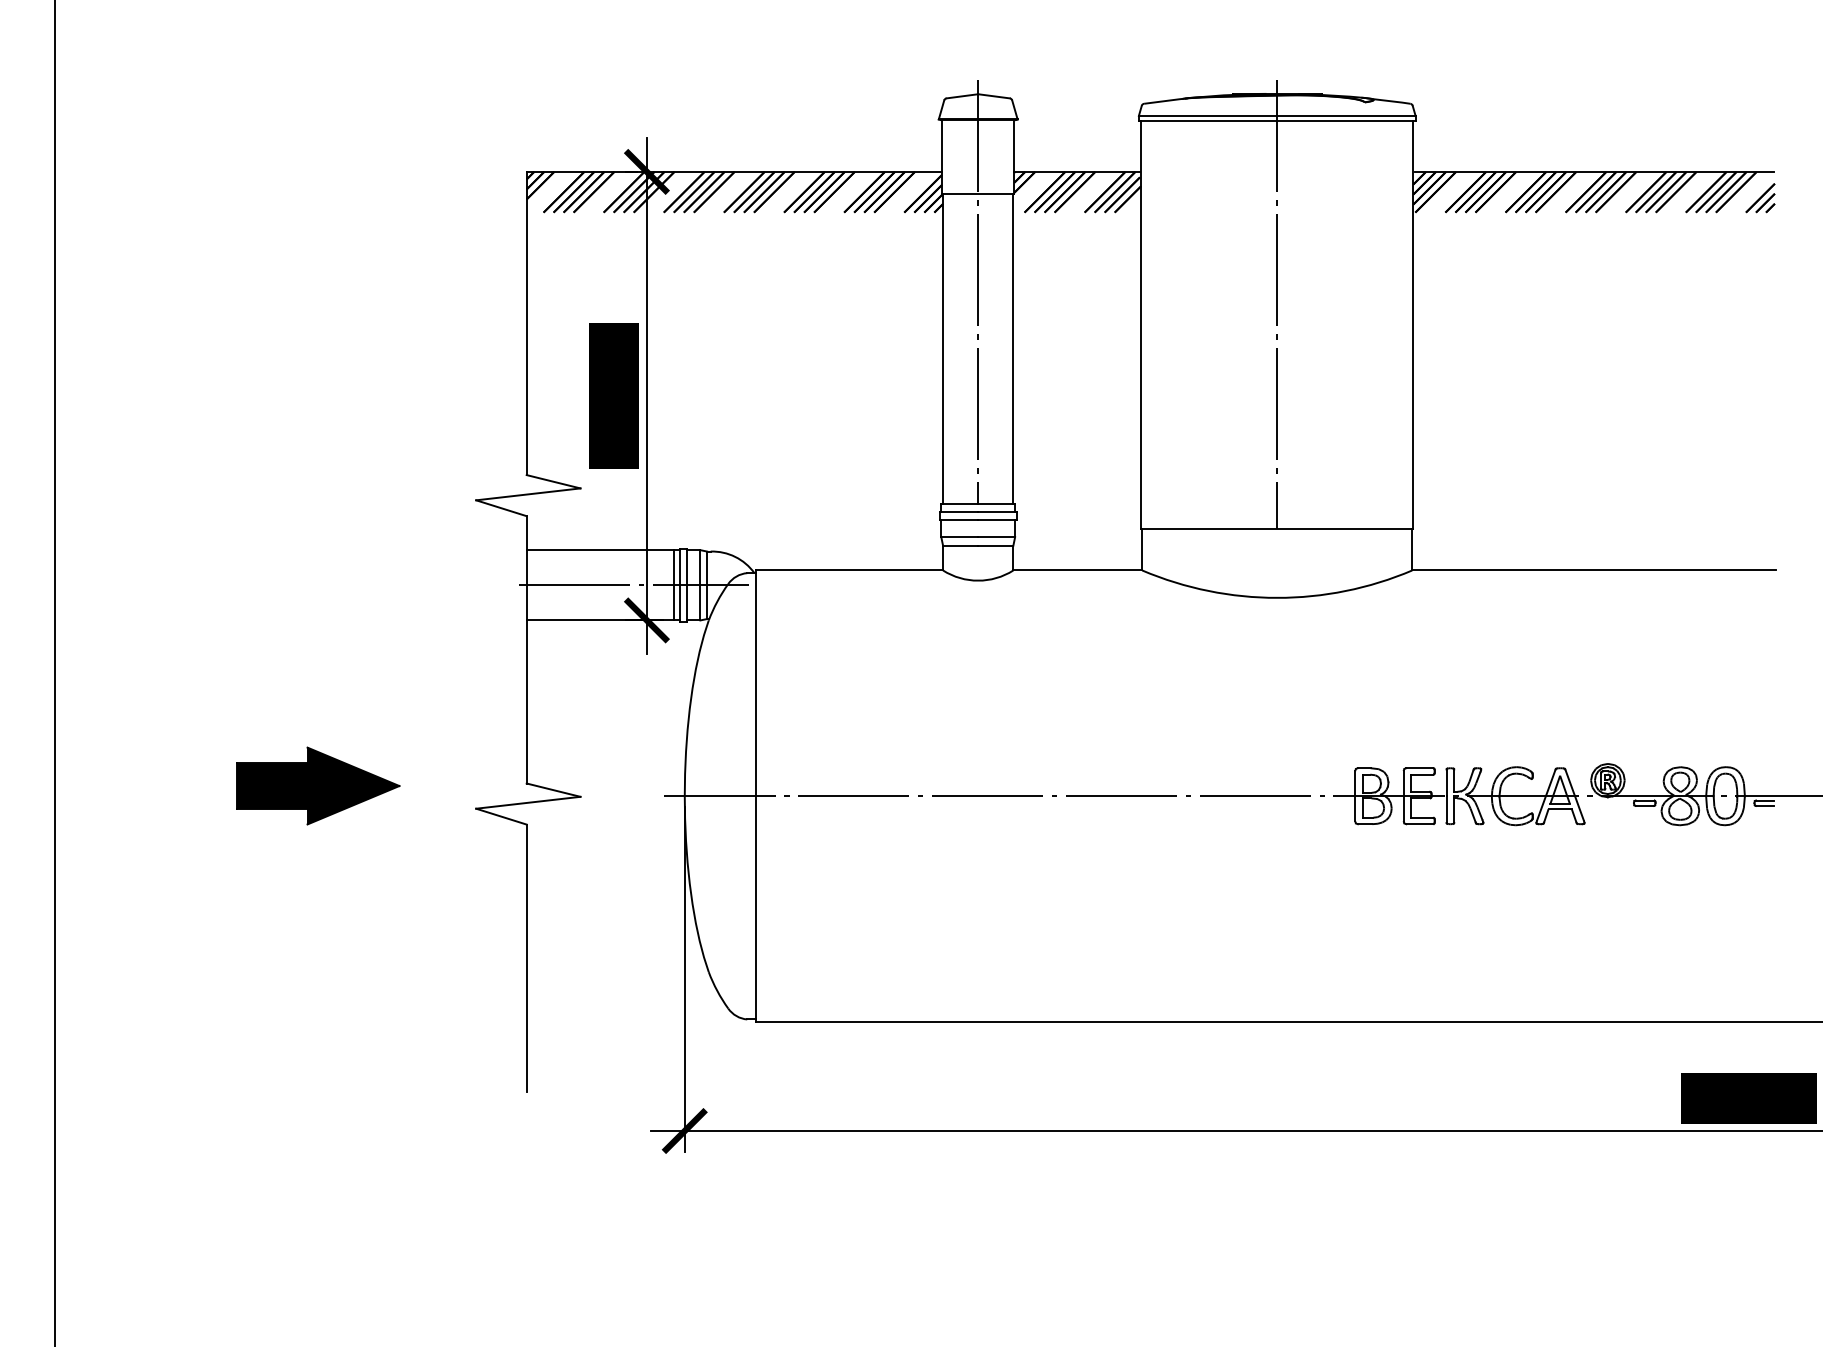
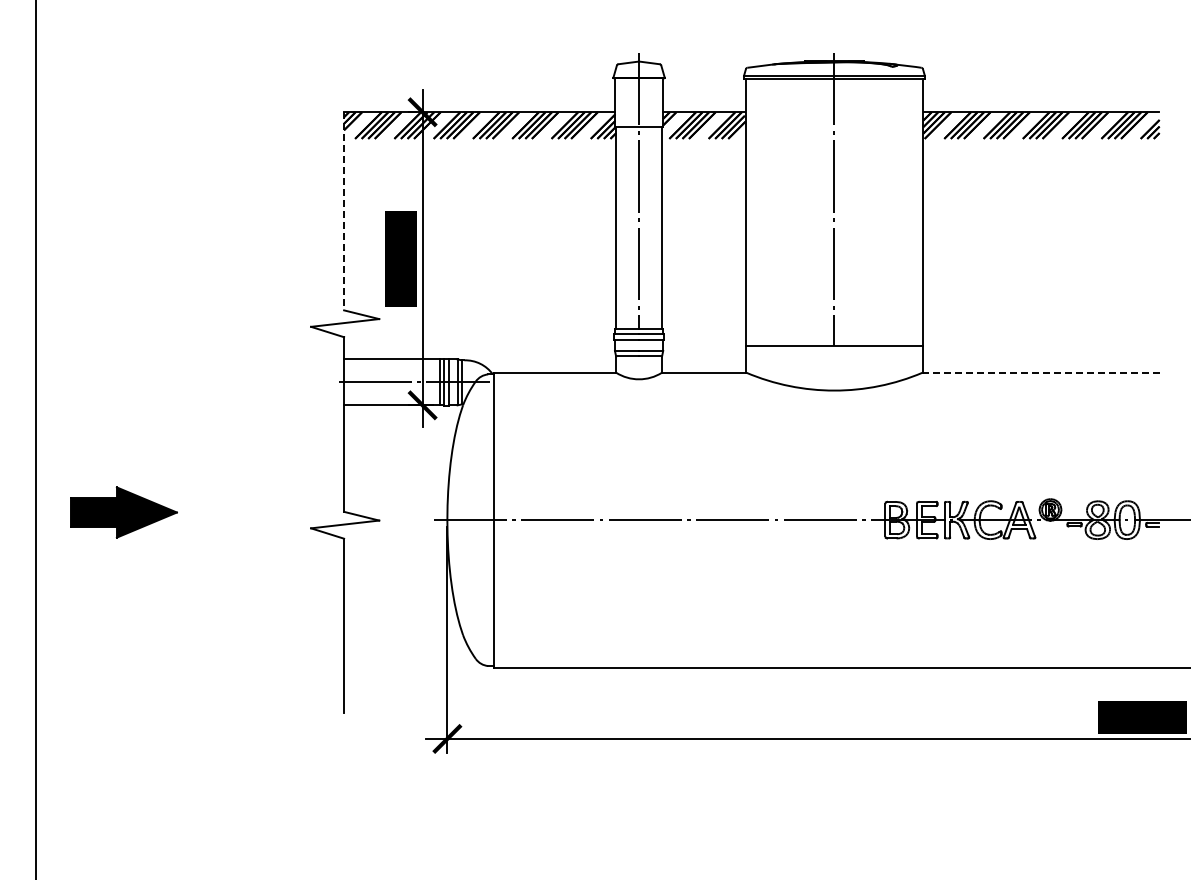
line: (527, 323) -> (344, 211), solid -> dashed
line: (1594, 570) -> (1041, 372), solid -> dashed
part: (317, 785) -> (123, 512), moved

